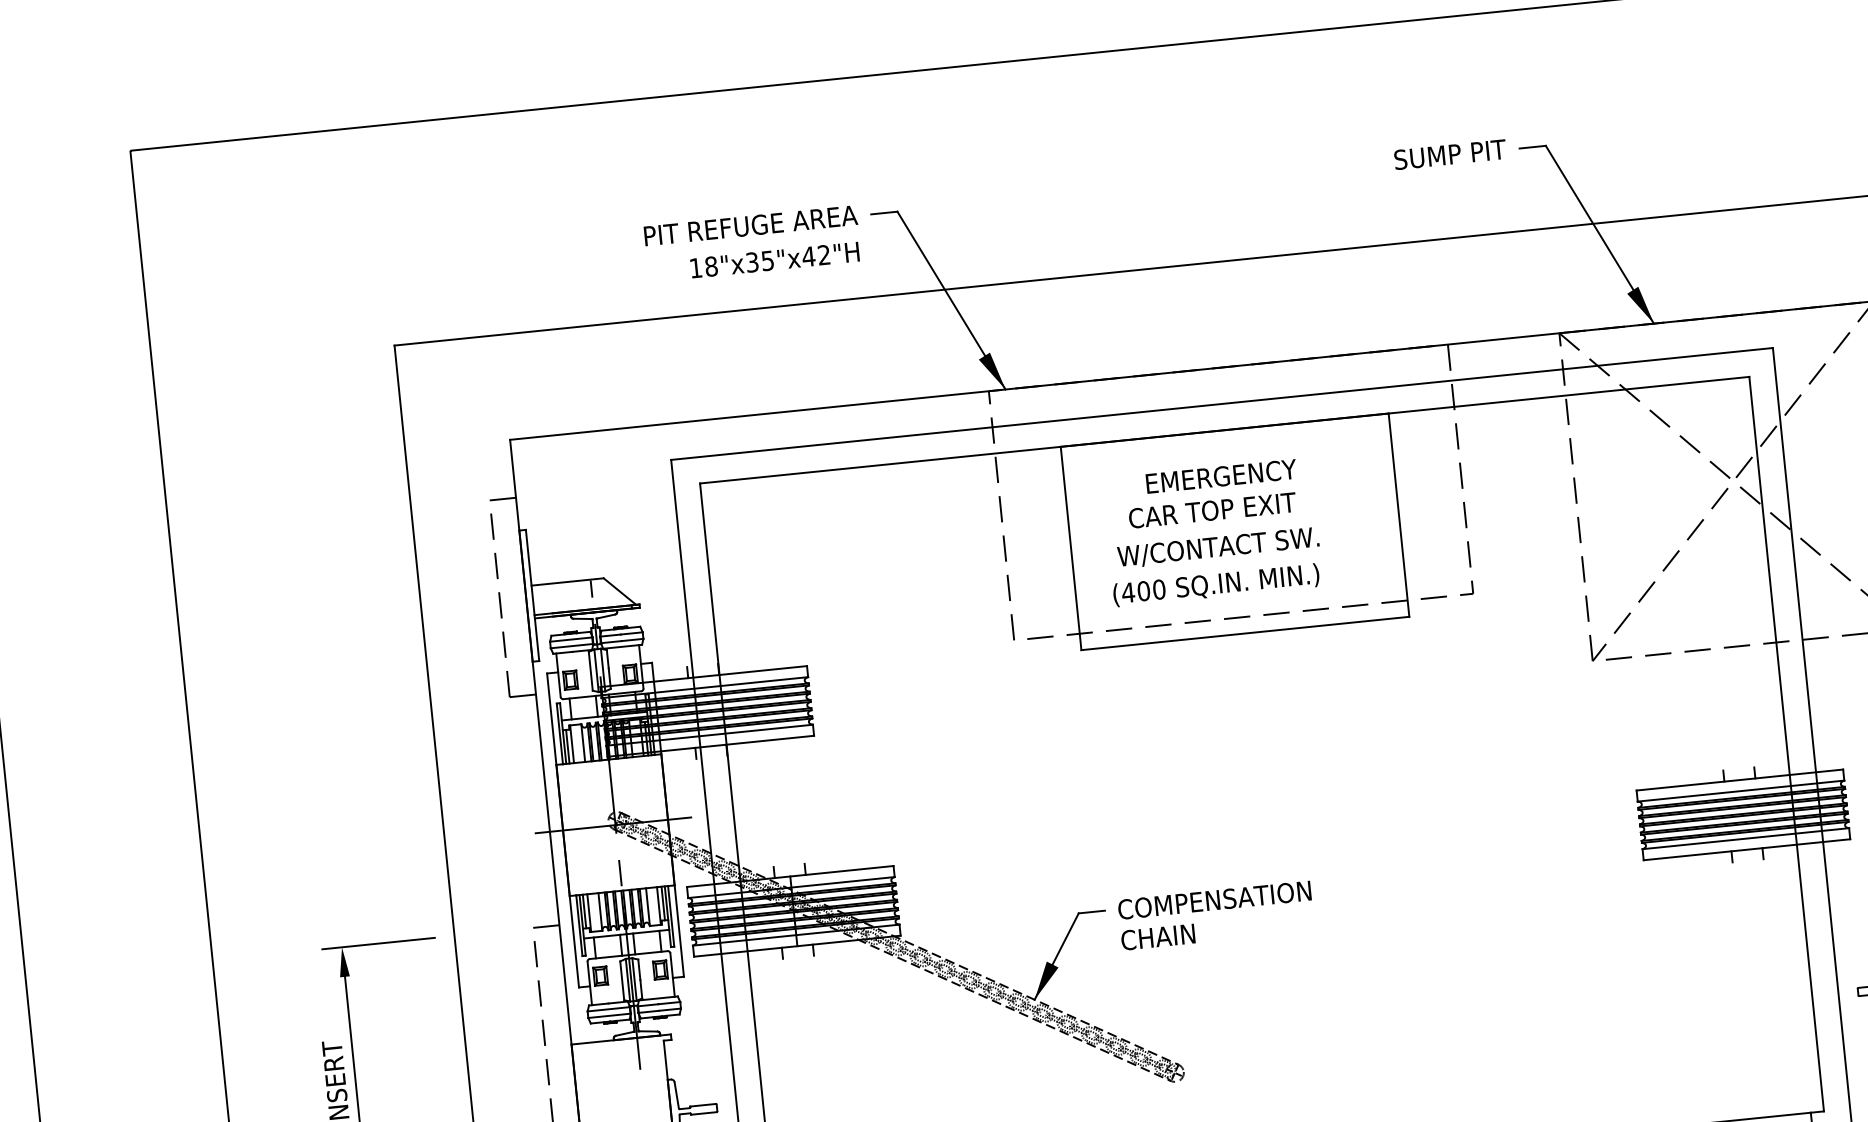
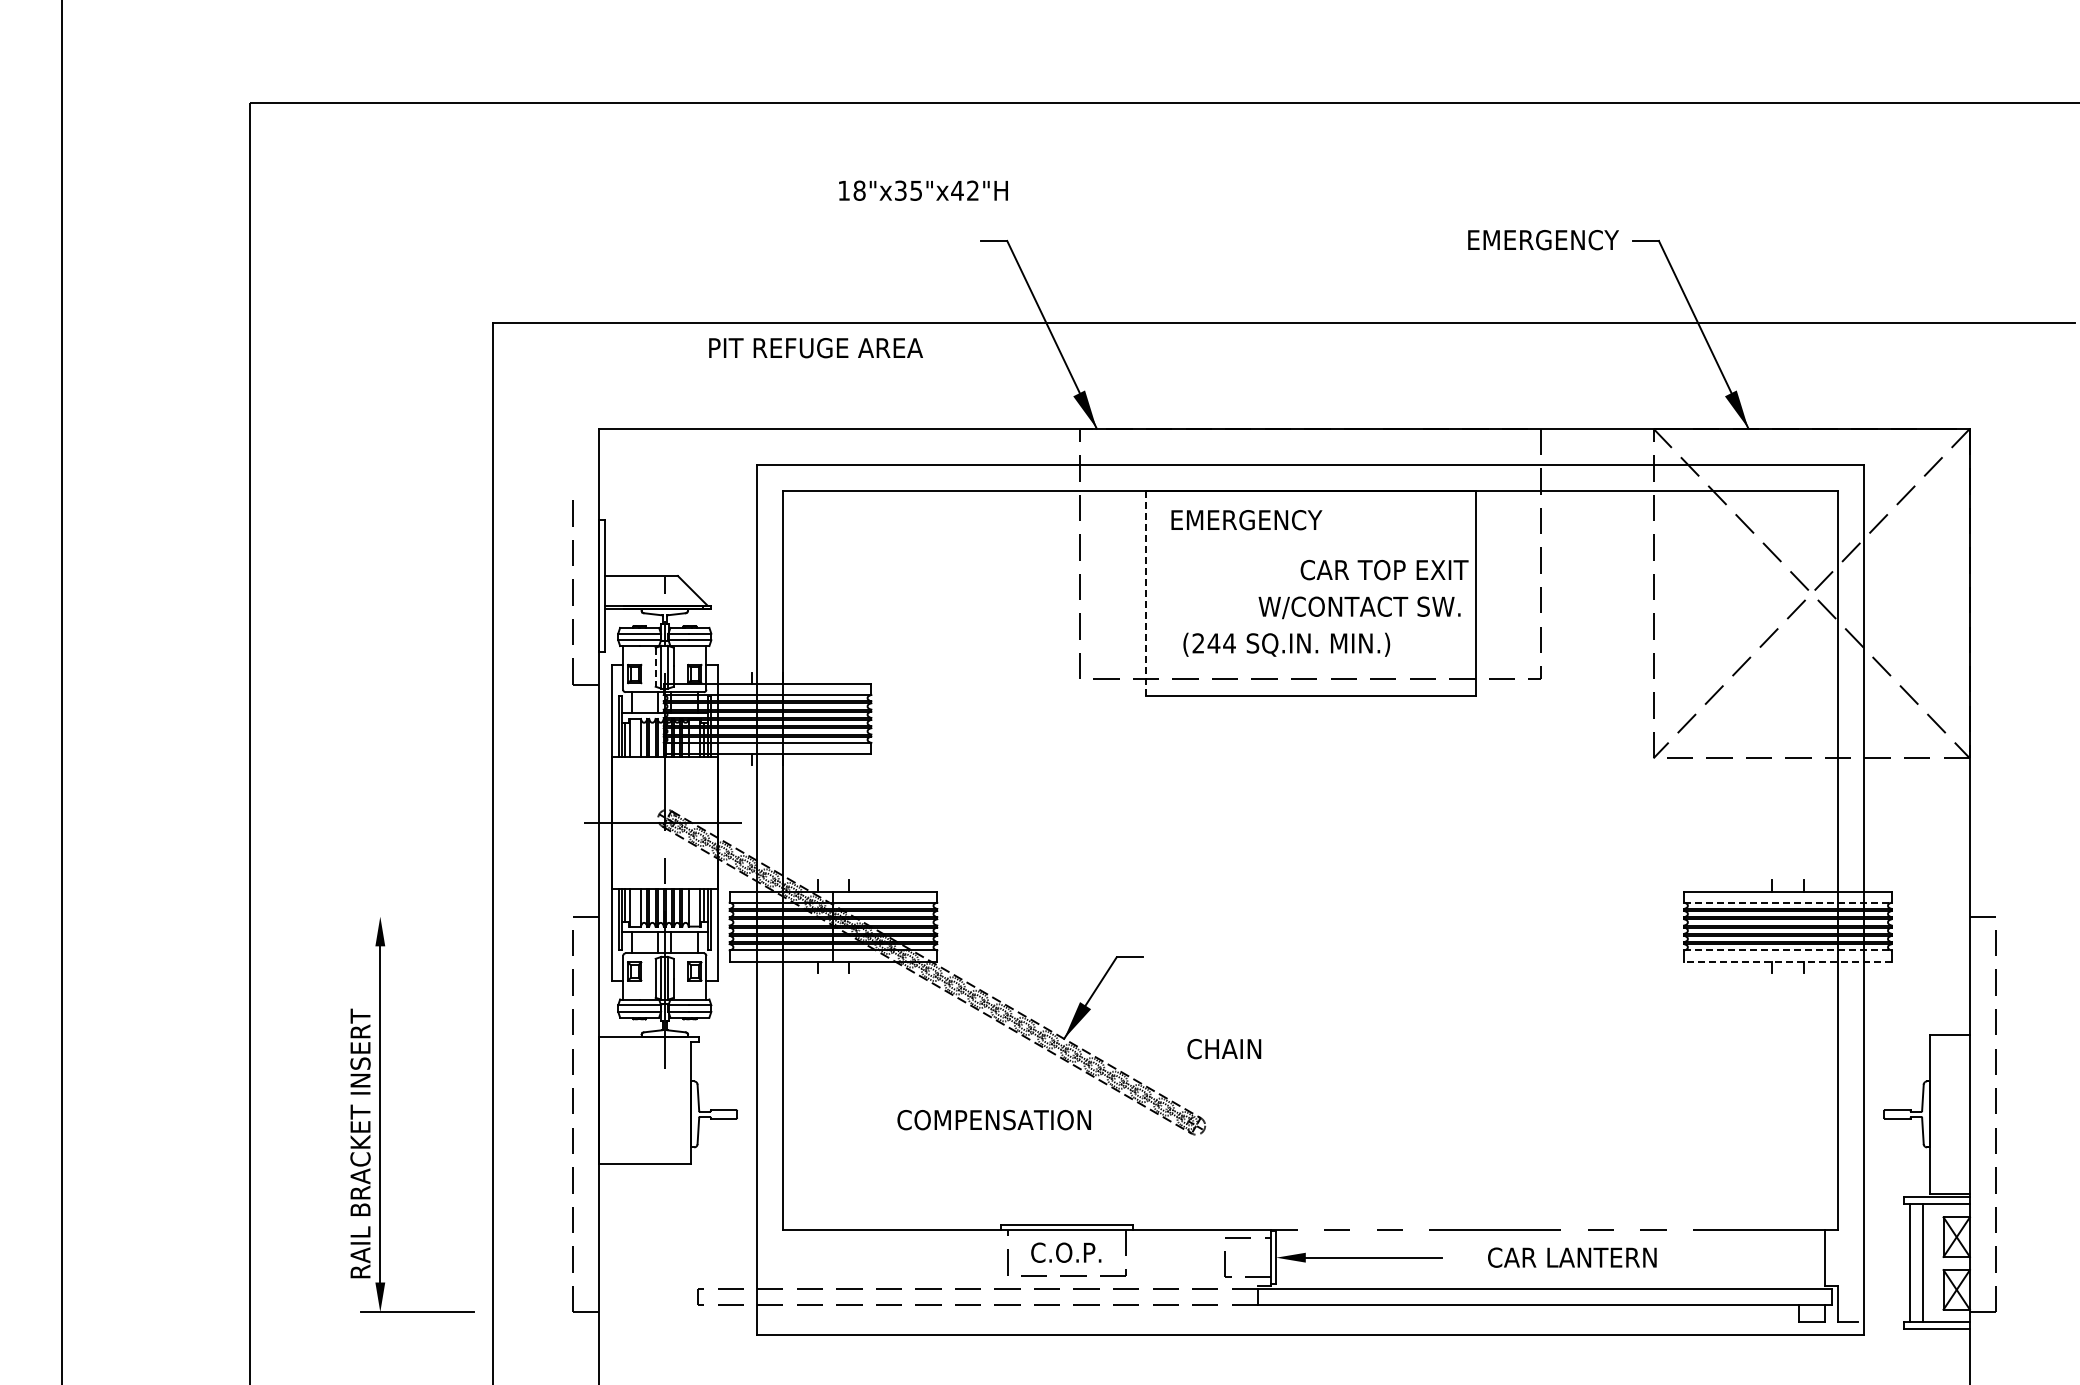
text: (1430, 156) -> (1543, 239), SUMP PIT -> EMERGENCY
text: (750, 226) -> (815, 348), moved
text: (774, 259) -> (923, 190), moved
text: (1221, 476) -> (1246, 520), moved
line: (502, 499) -> (585, 487), removed
text: (1212, 510) -> (1384, 570), moved
text: (1218, 547) -> (1359, 607), moved
line: (1070, 548) -> (1145, 593), solid -> dashed
text: (1143, 591) -> (1213, 643), (400 -> (244
line: (590, 671) -> (655, 667), solid -> dashed
line: (1740, 790) -> (1787, 902), solid -> dashed
line: (1745, 838) -> (1787, 950), solid -> dashed
line: (1746, 849) -> (1787, 961), solid -> dashed
text: (1213, 900) -> (993, 1120), moved
text: (1158, 937) -> (1224, 1049), moved
line: (377, 943) -> (416, 916), removed

